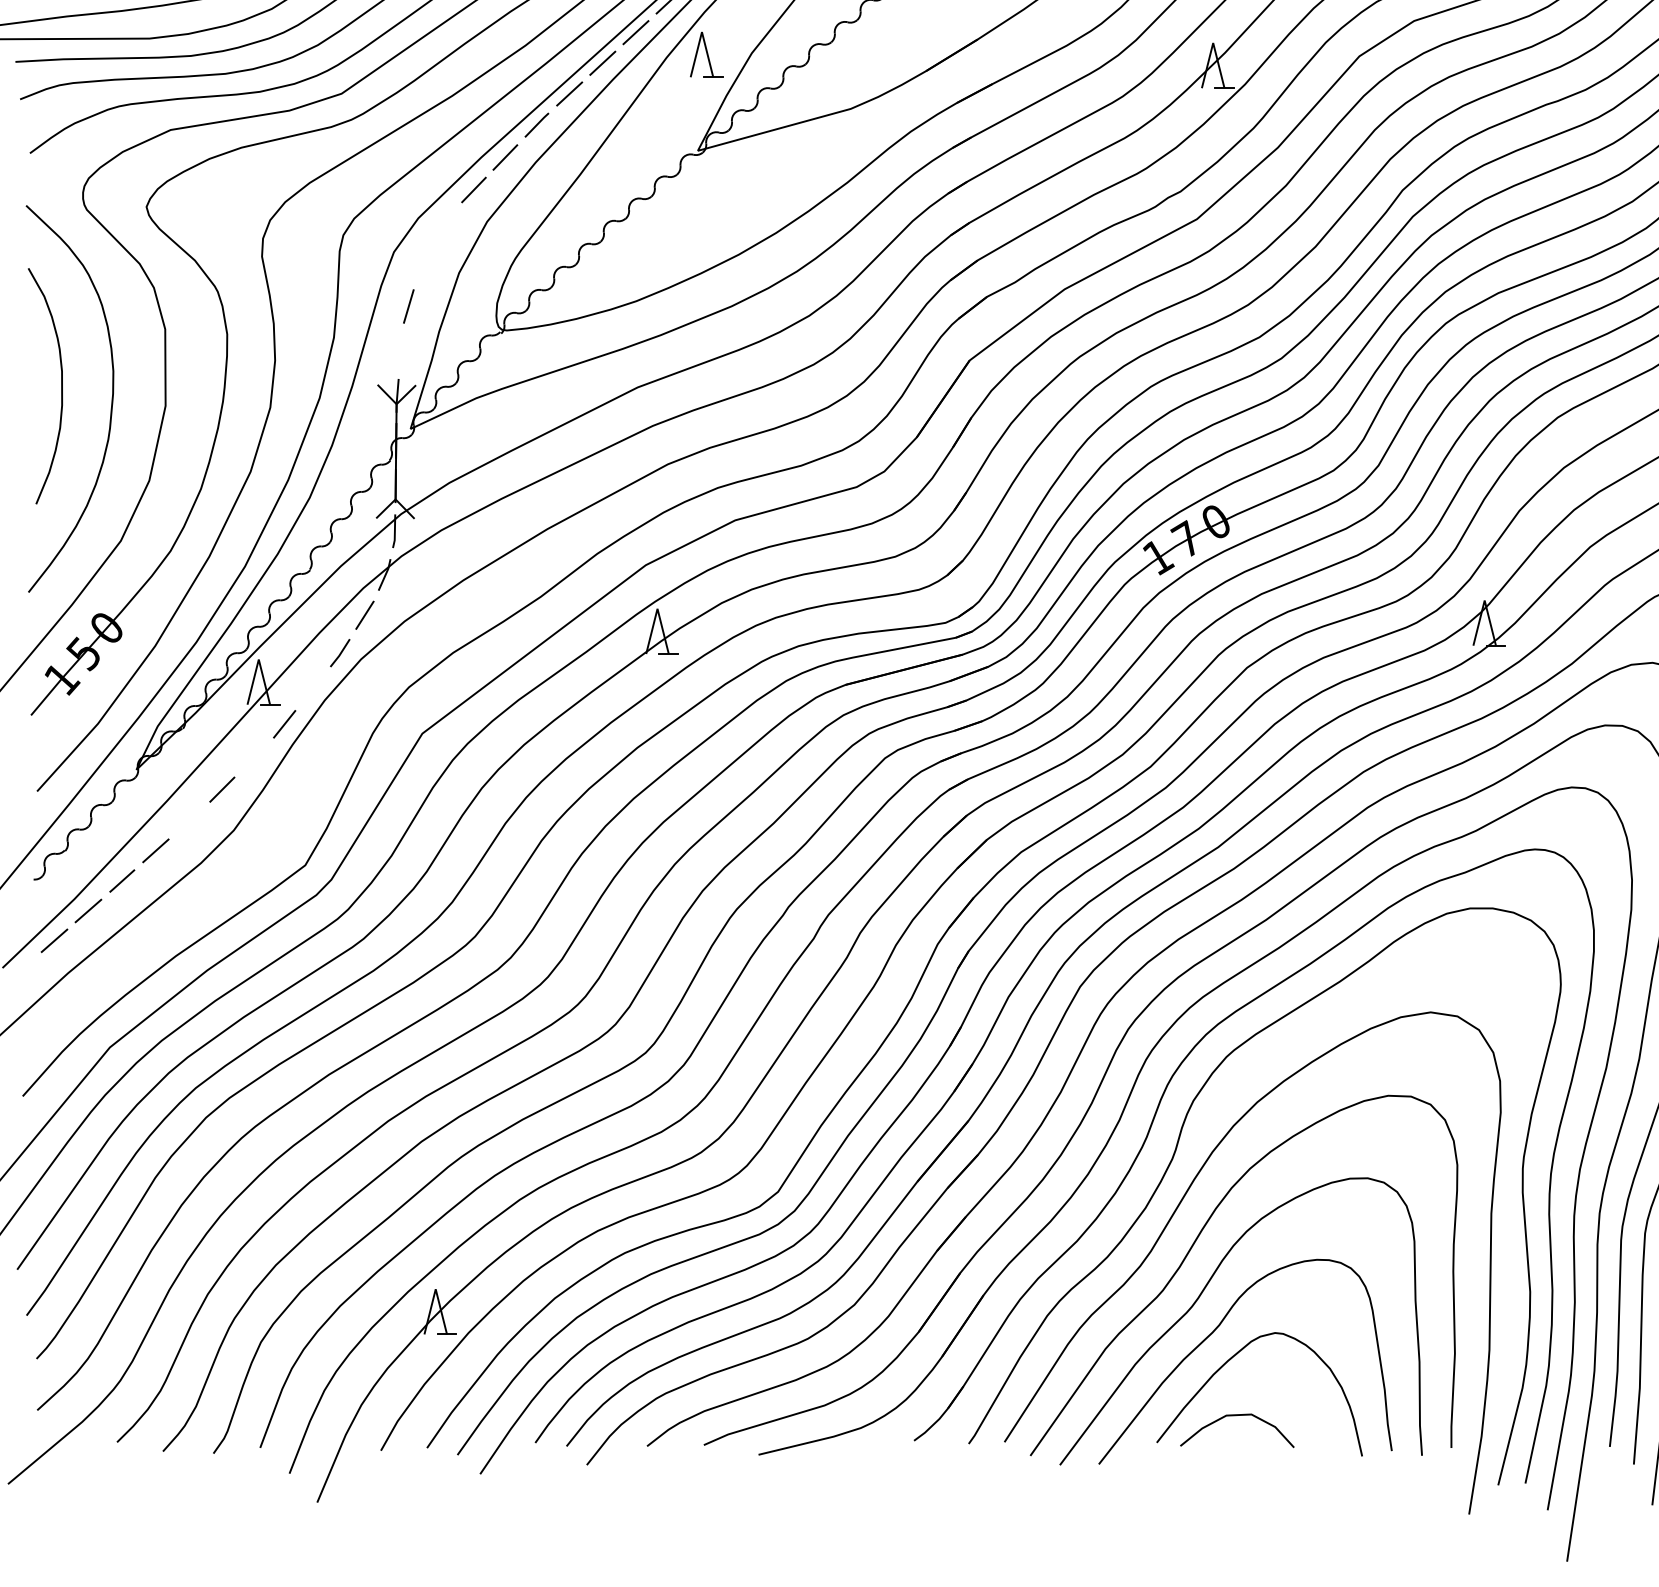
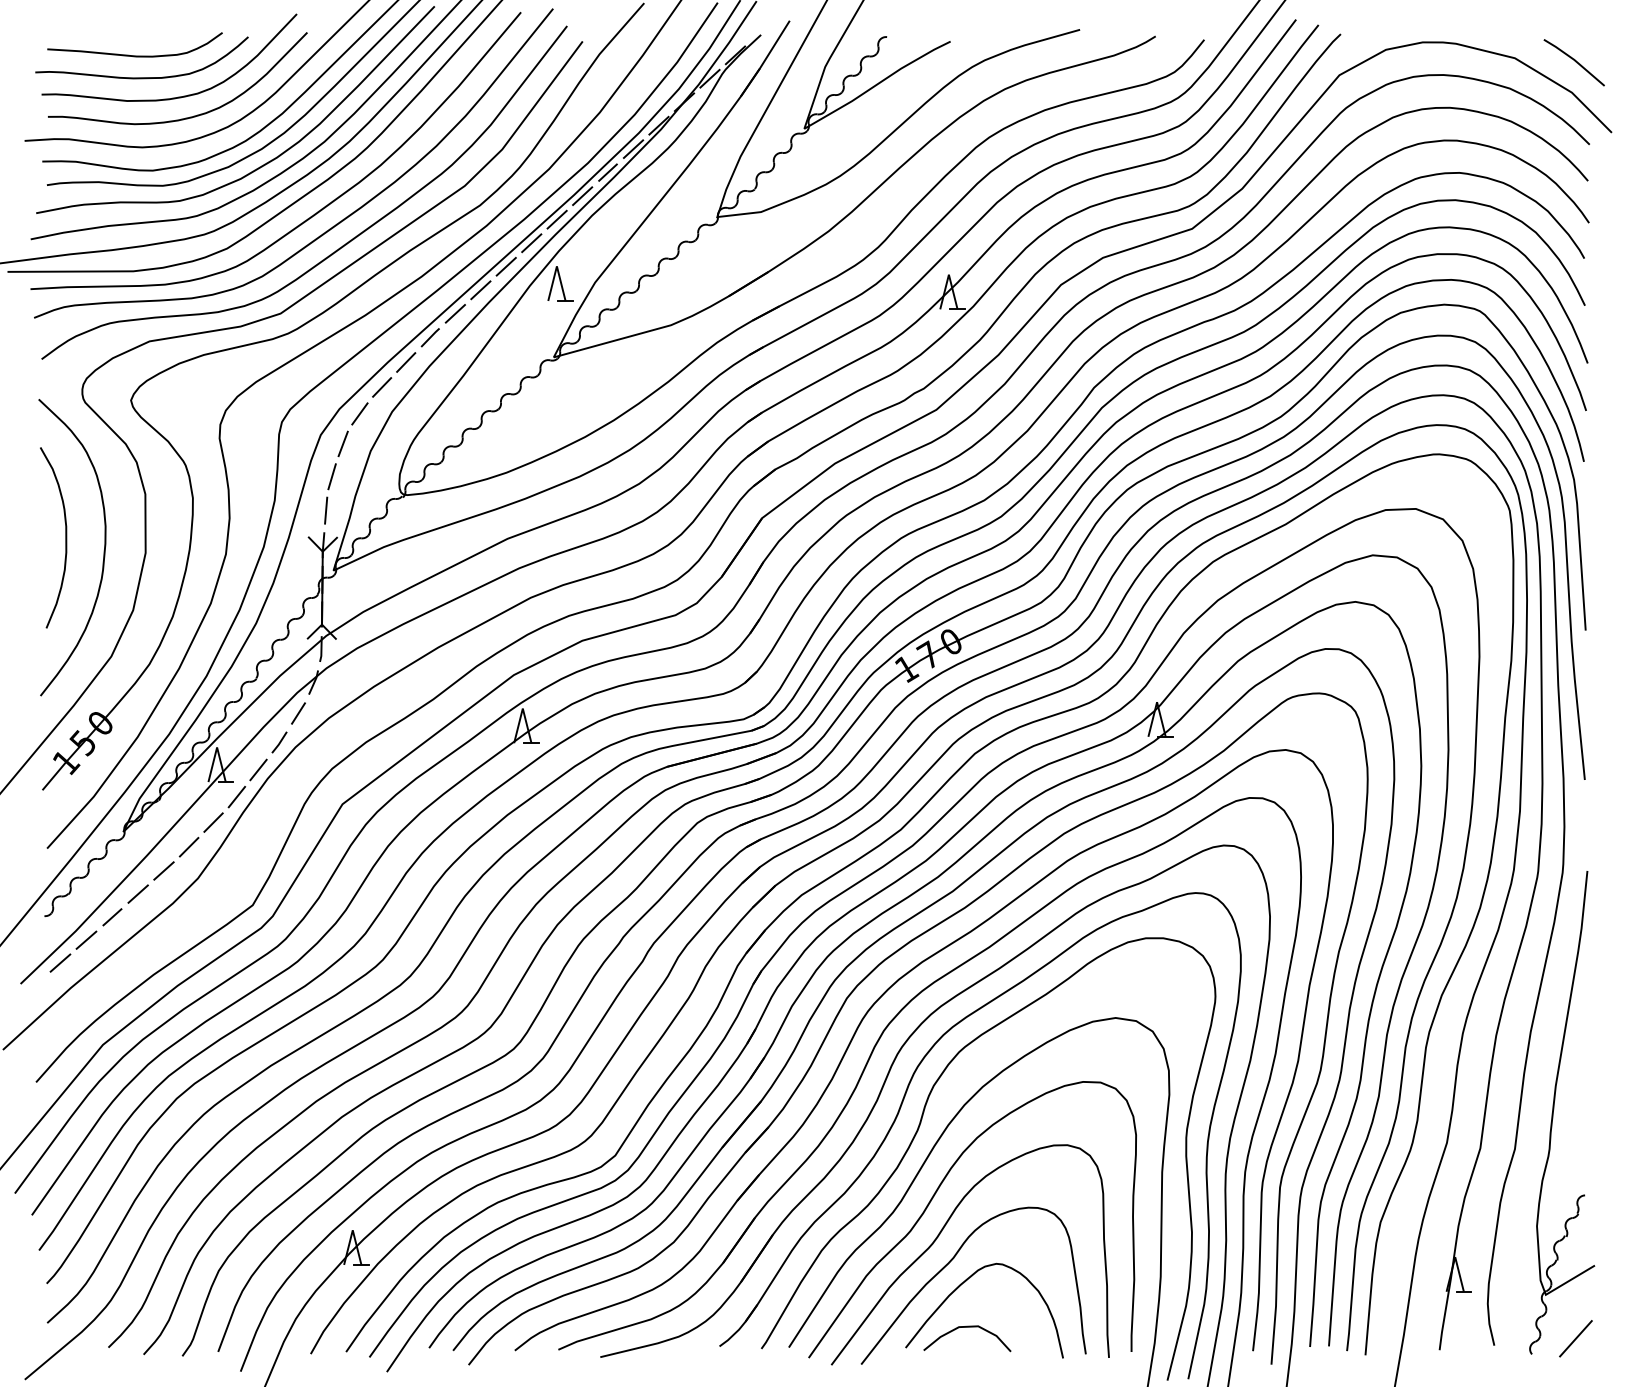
line: (444, 224) -> (359, 413), added
line: (422, 263) -> (342, 443), added
line: (401, 350) -> (326, 510), added
line: (312, 688) -> (258, 769), added
line: (254, 757) -> (213, 822), added
line: (188, 820) -> (163, 870), added

